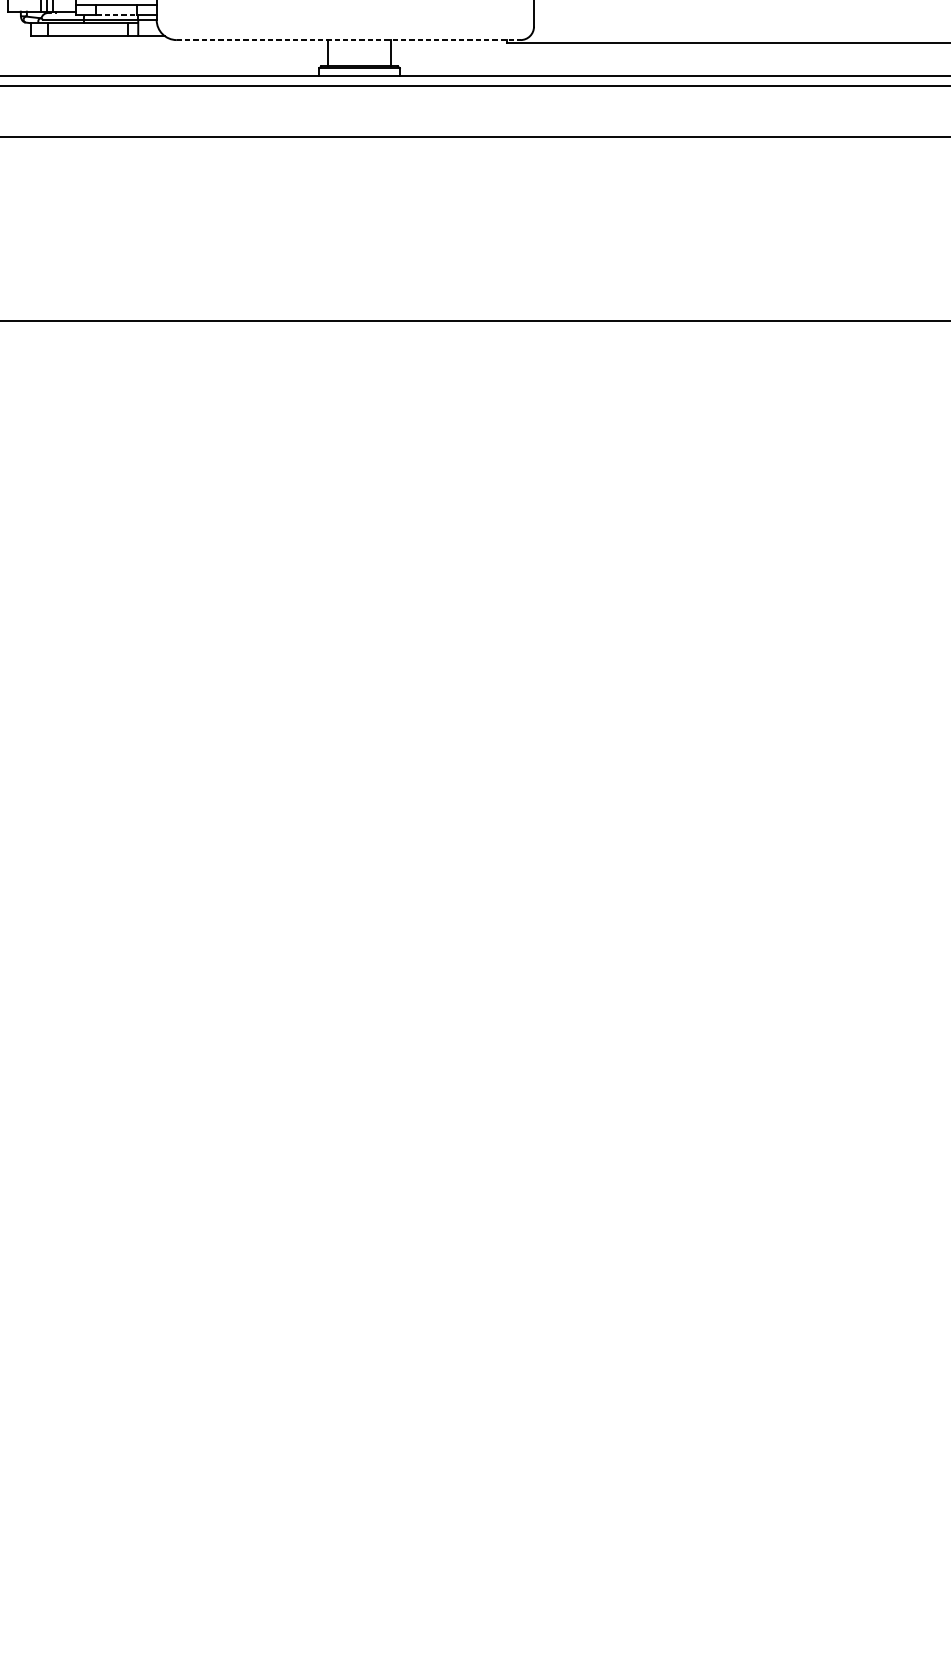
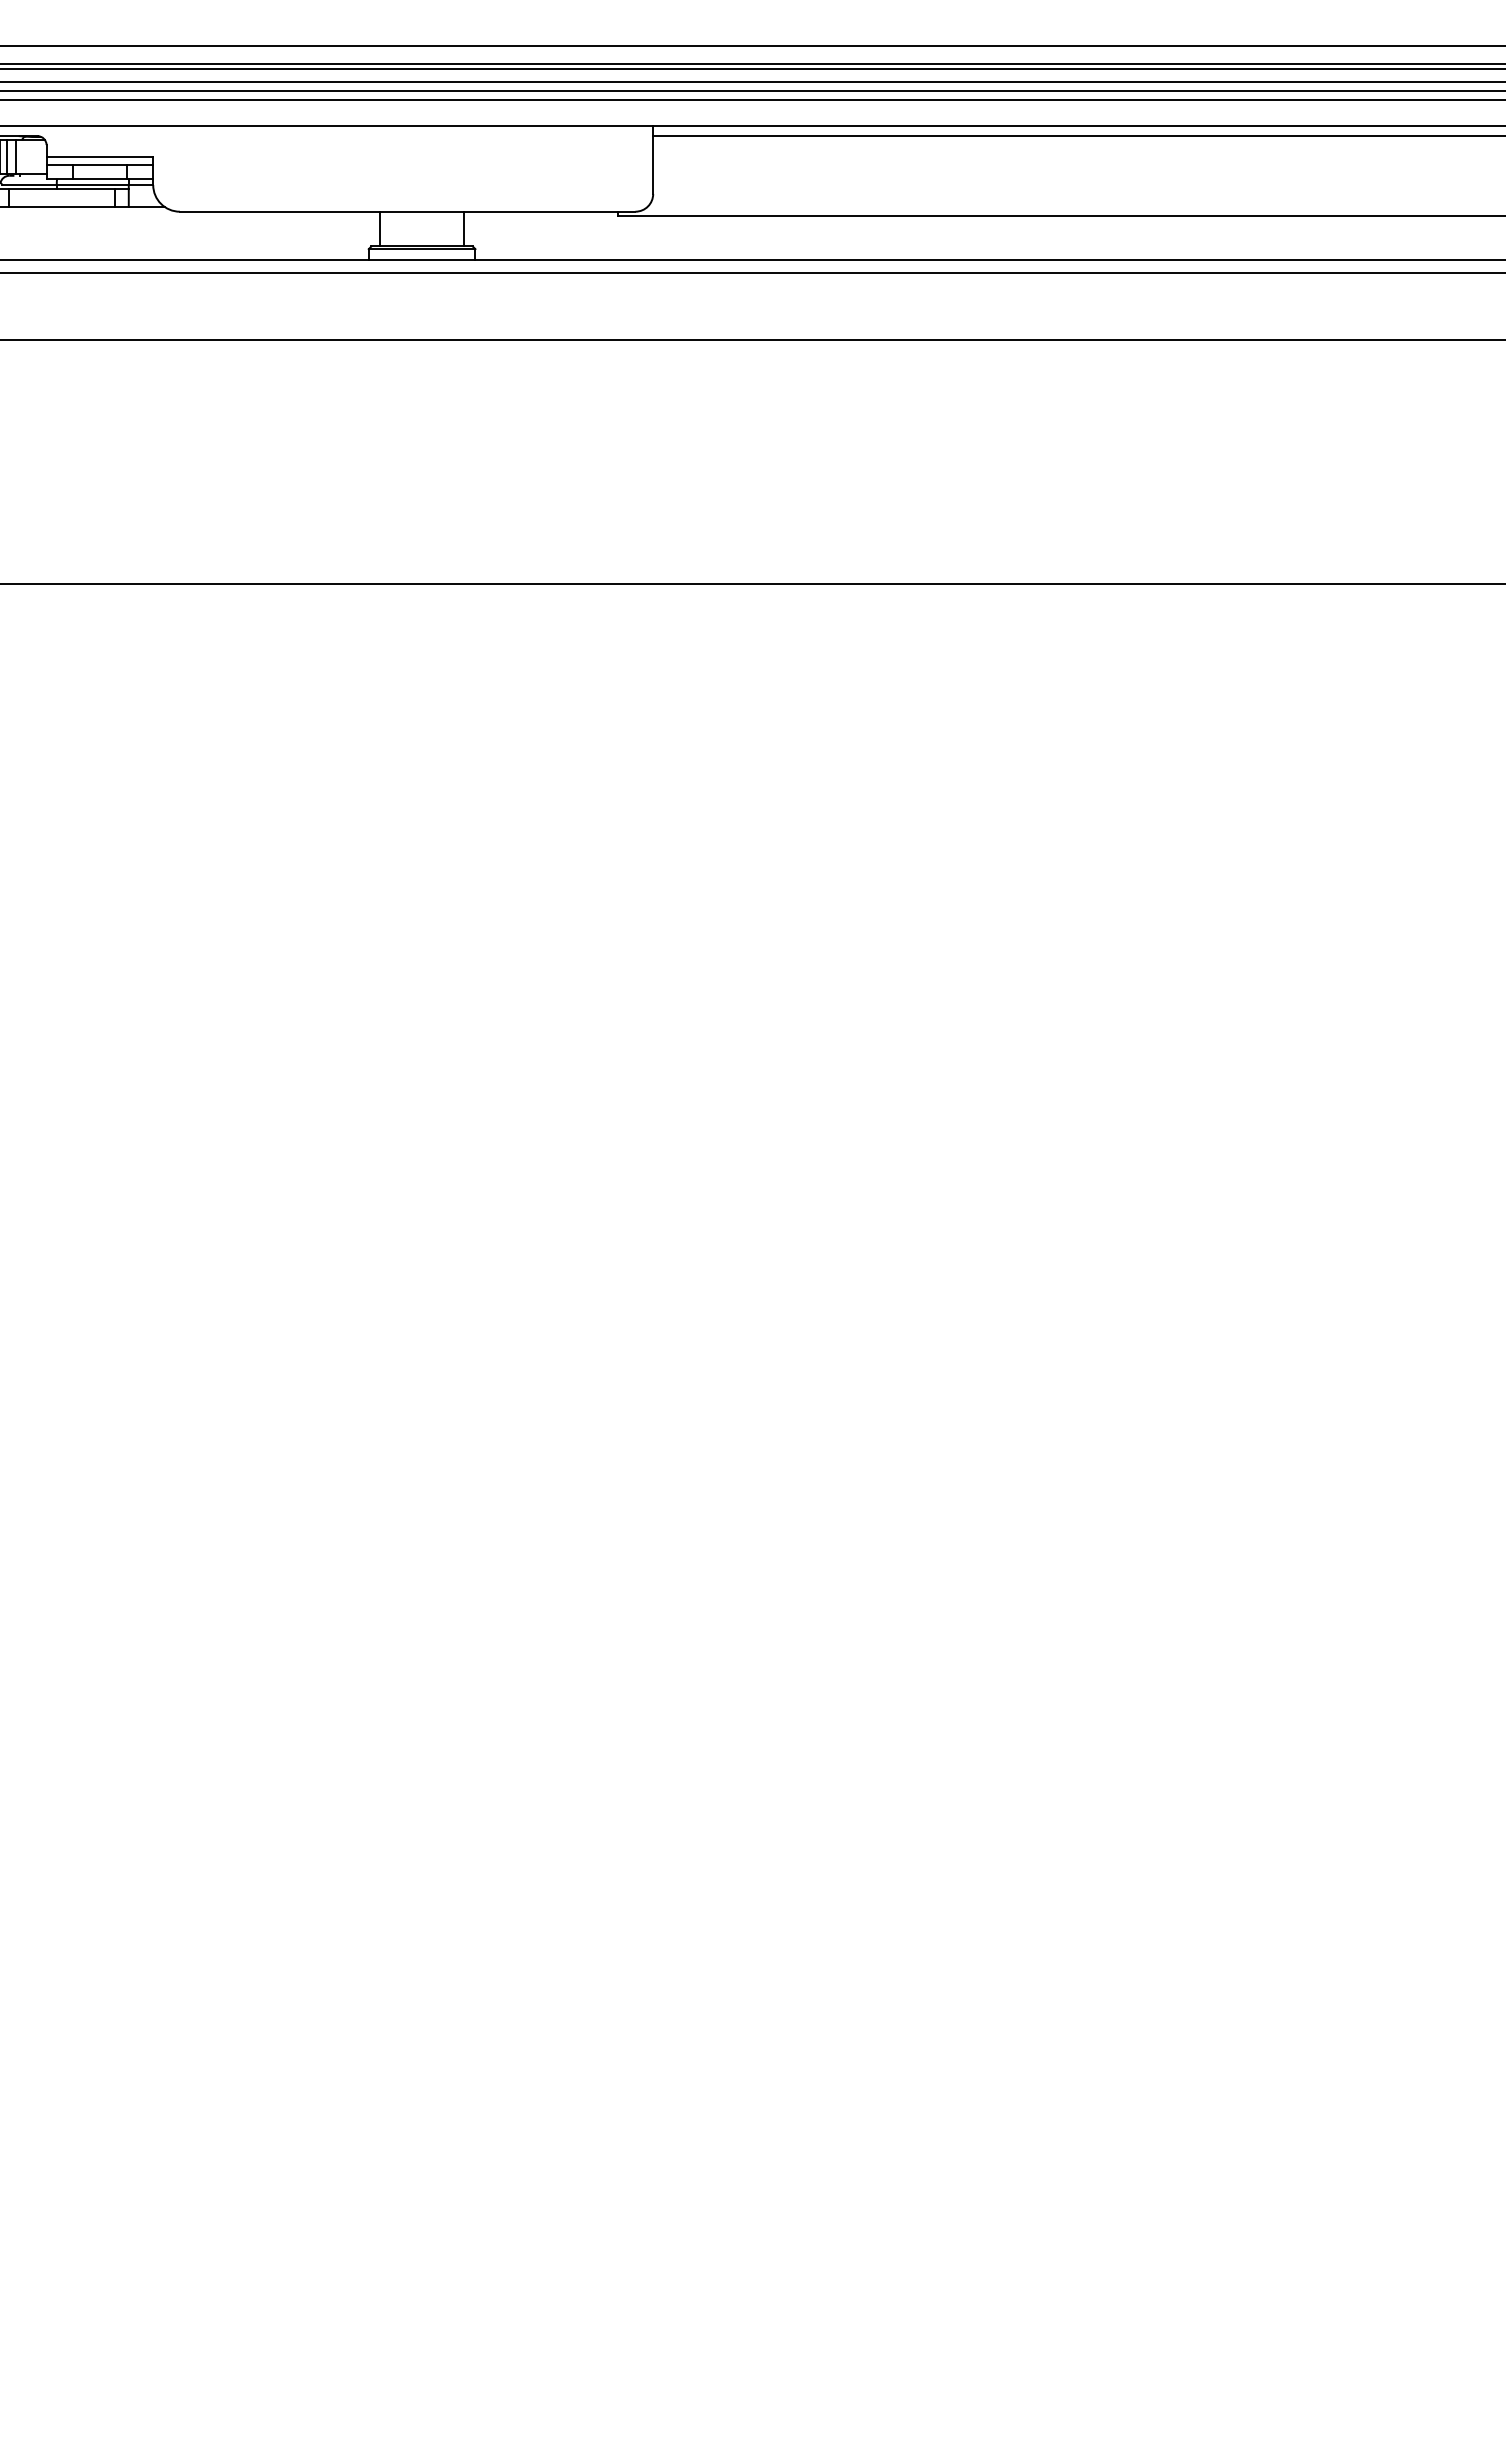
line: (116, 15) -> (99, 178), dashed -> solid
line: (348, 39) -> (407, 211), dashed -> solid

